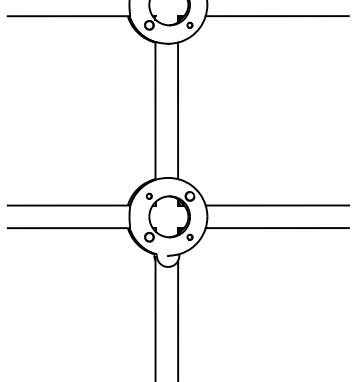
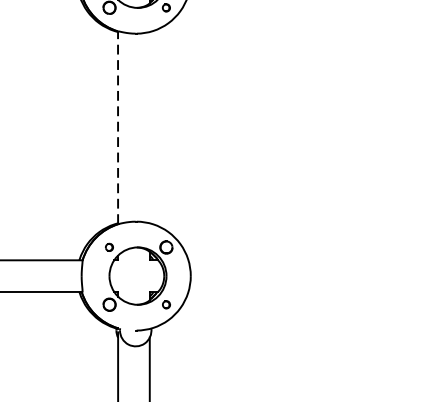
line: (155, 110) -> (118, 127), solid -> dashed
line: (178, 110) -> (150, 127), removed
line: (277, 205) -> (288, 260), removed
line: (276, 228) -> (287, 292), removed

